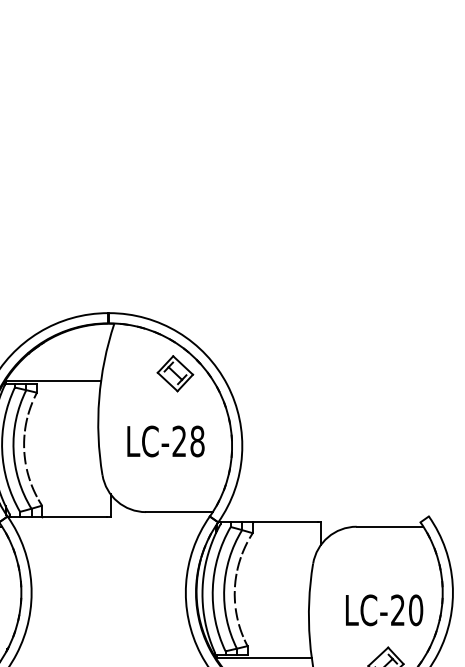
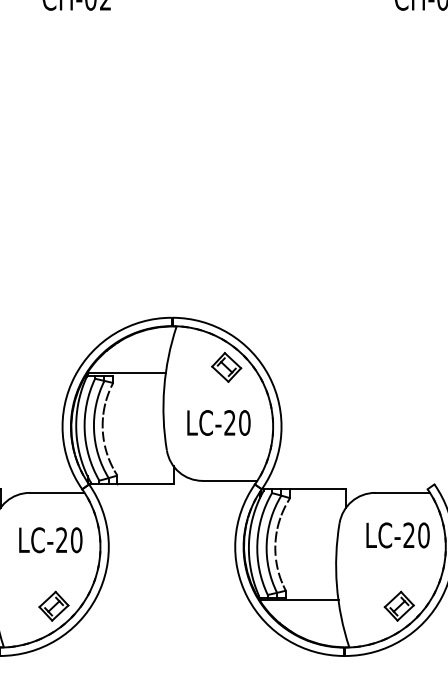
text: (197, 440) -> (244, 422), LC-28 -> LC-20
text: (383, 610) -> (397, 535), moved

